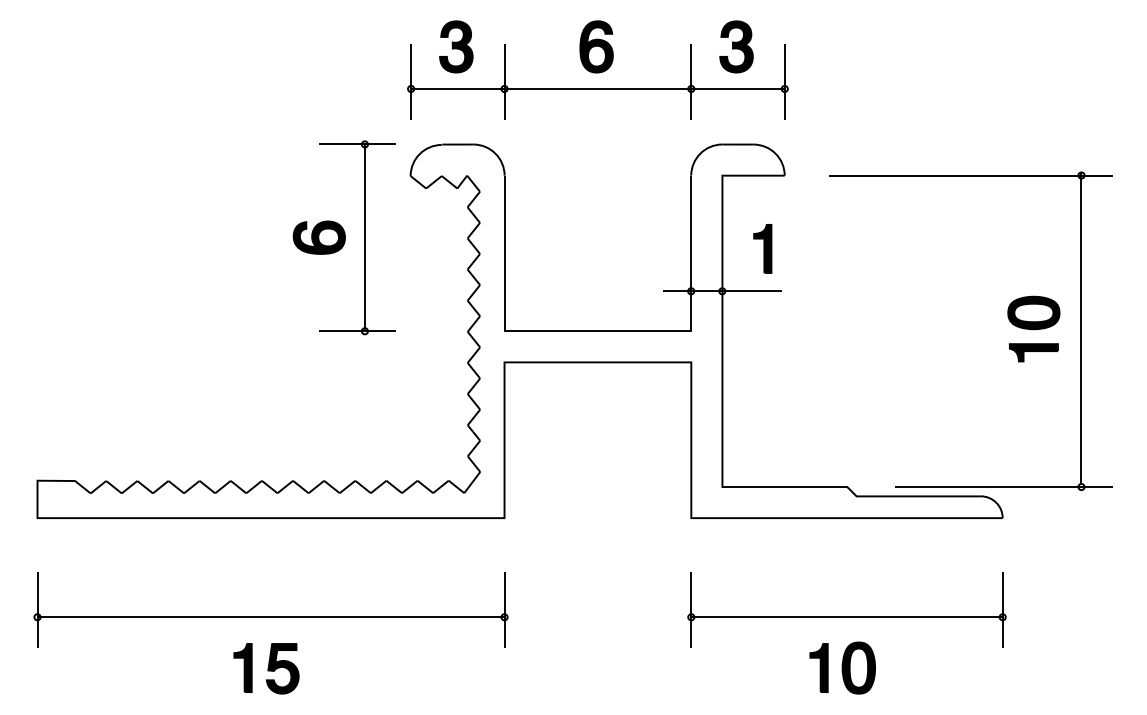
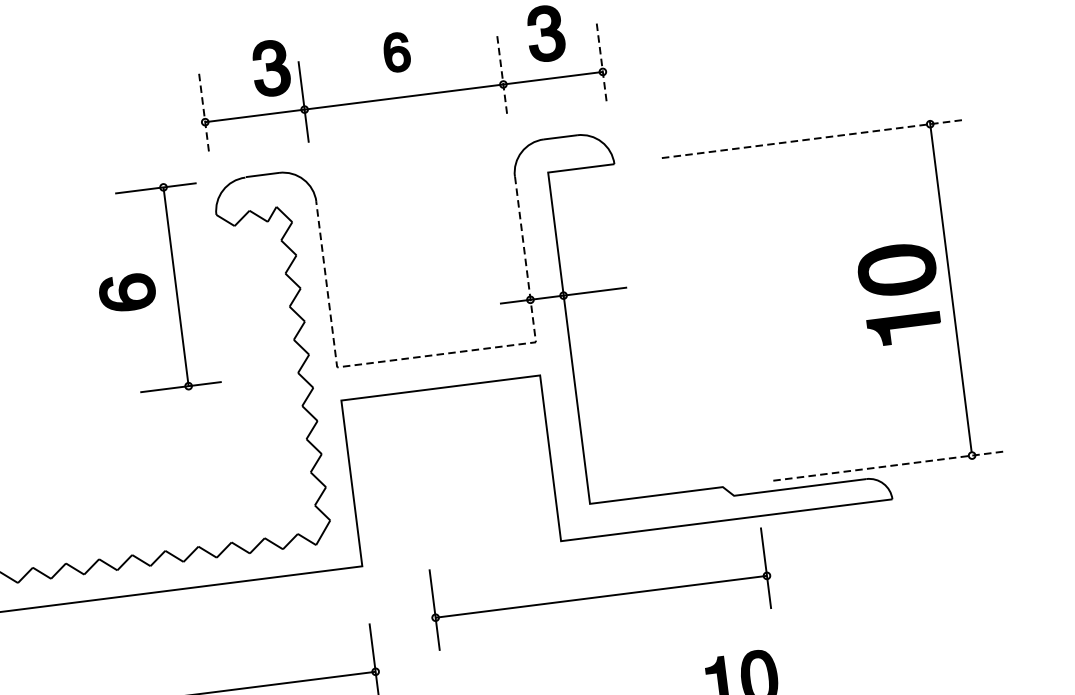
part: (456, 46) -> (271, 67), moved
part: (596, 46) -> (396, 52), size x0.7
line: (411, 82) -> (204, 115), solid -> dashed
line: (691, 82) -> (502, 77), solid -> dashed
line: (784, 82) -> (601, 65), solid -> dashed
line: (970, 175) -> (812, 139), solid -> dashed
part: (762, 248) -> (600, 244), removed
part: (1033, 328) -> (899, 293), size x1.4
line: (597, 331) -> (436, 355), solid -> dashed
line: (1003, 487) -> (889, 466), solid -> dashed
part: (846, 616) -> (600, 596), moved

